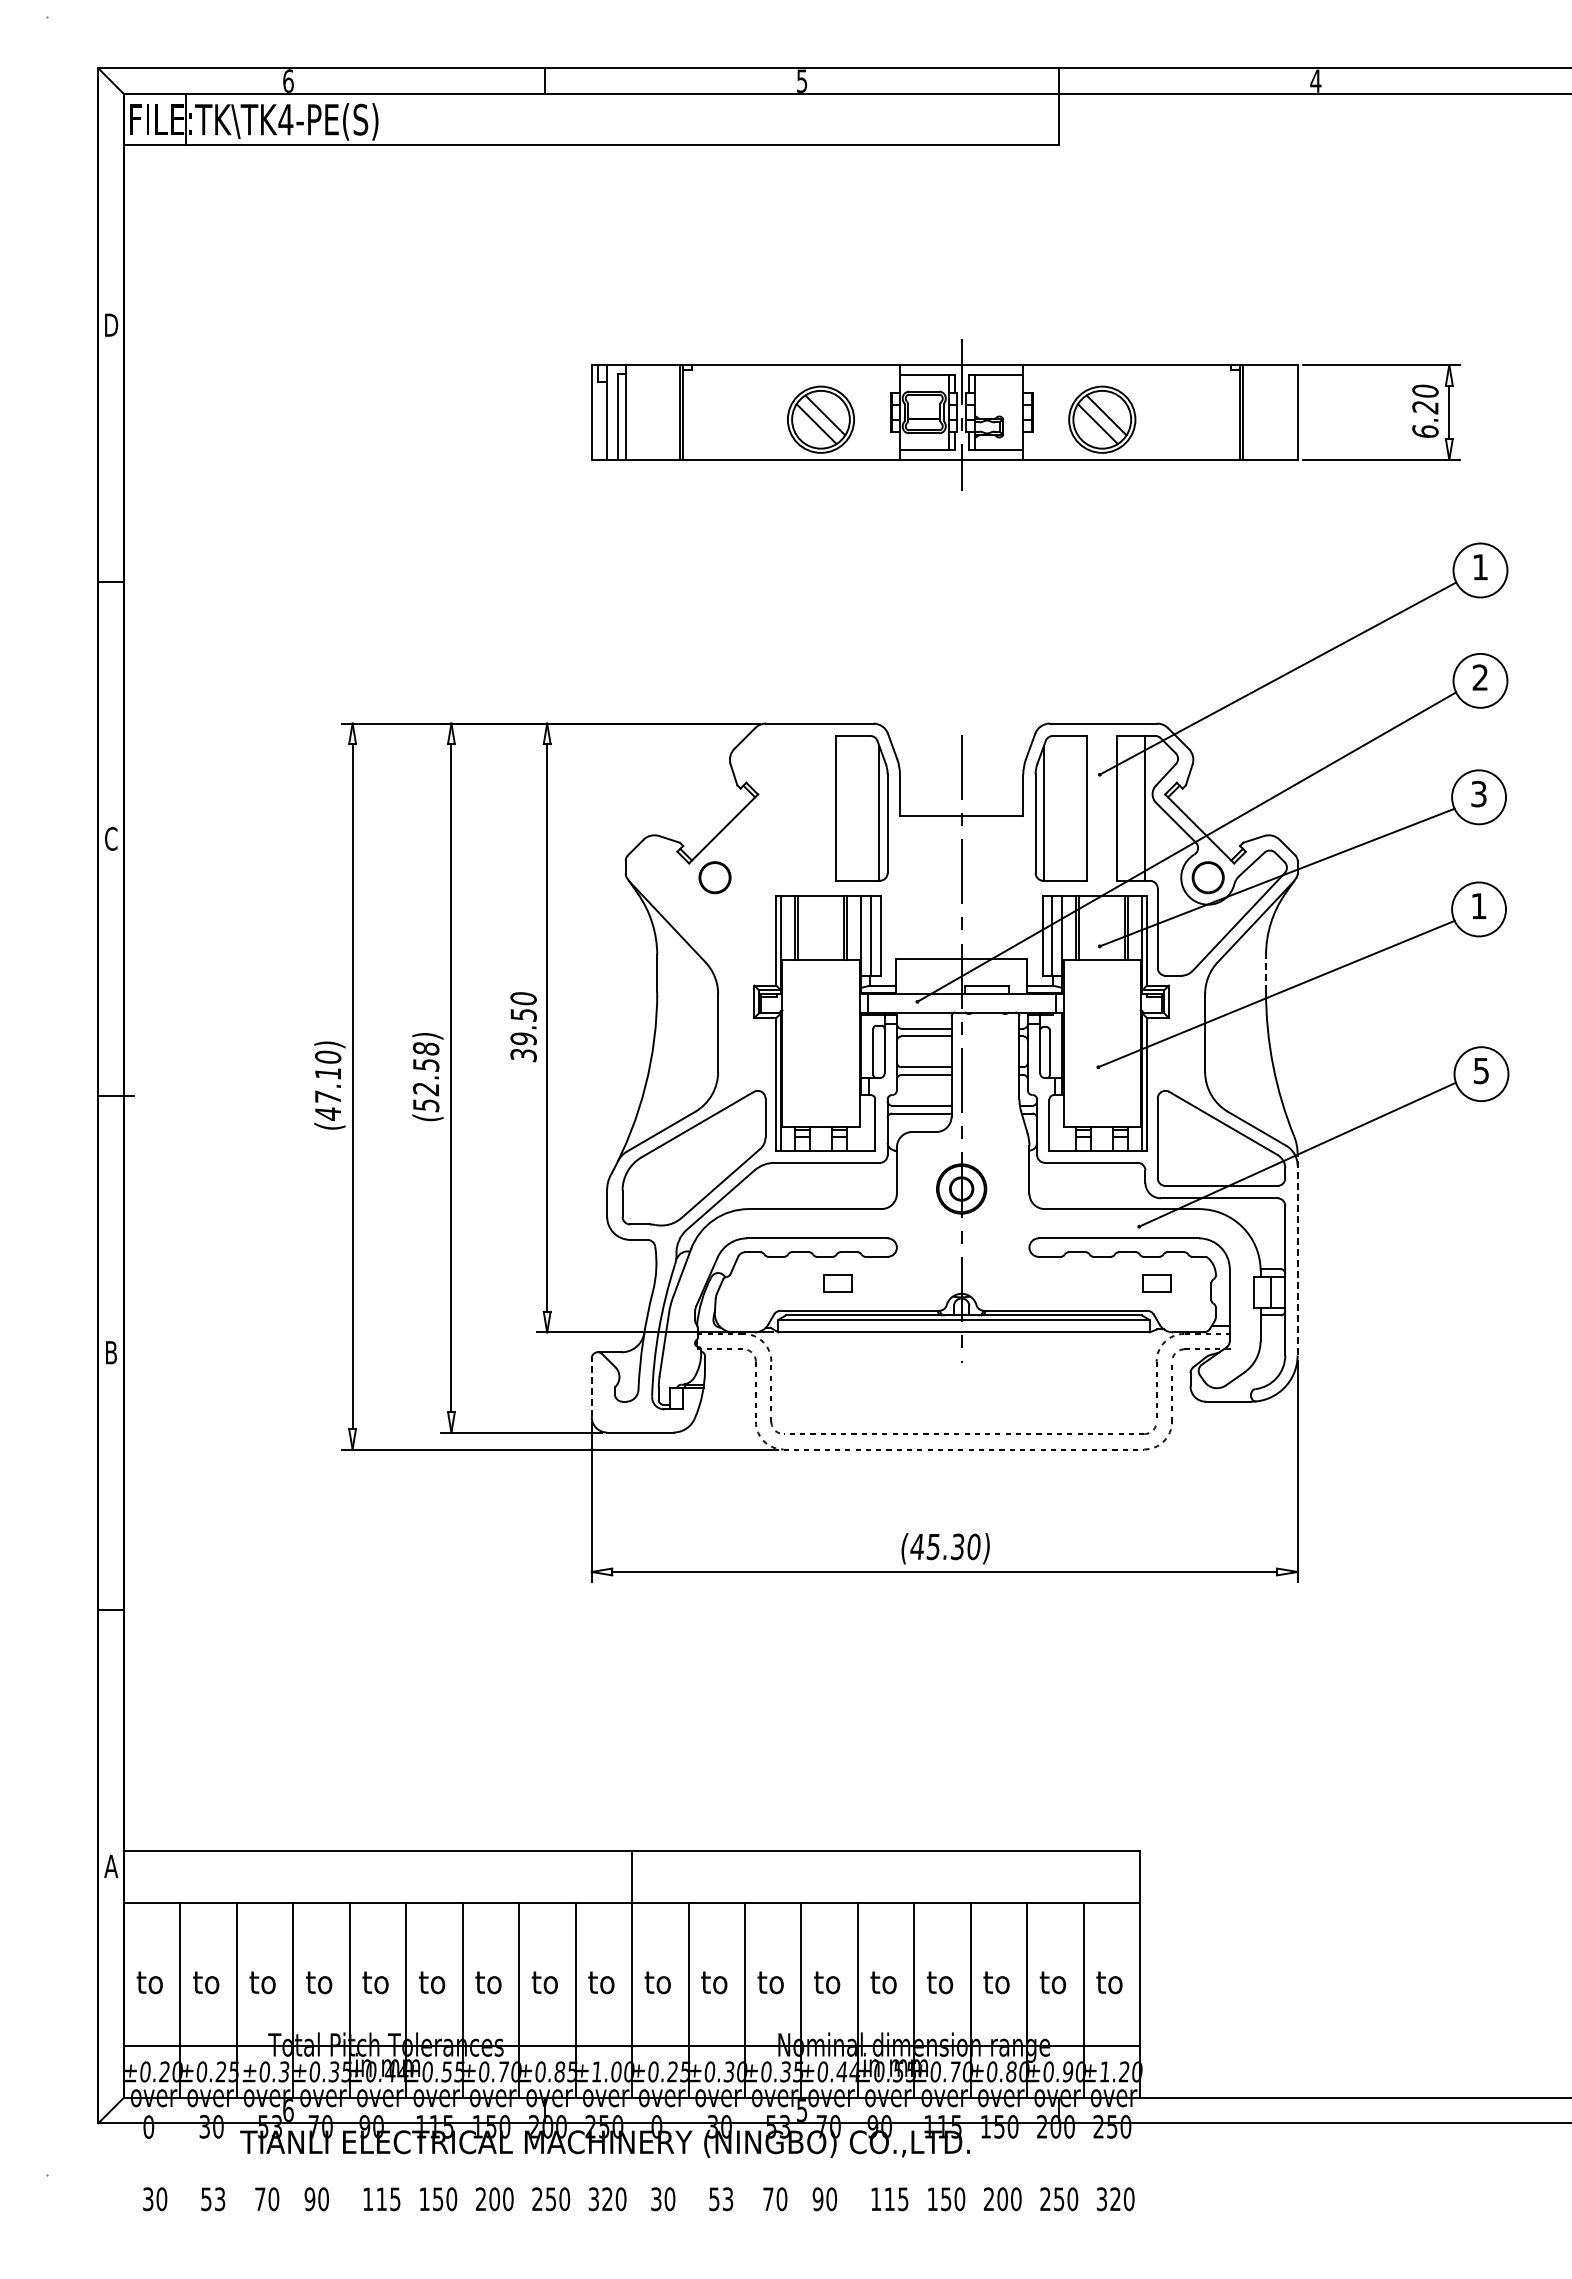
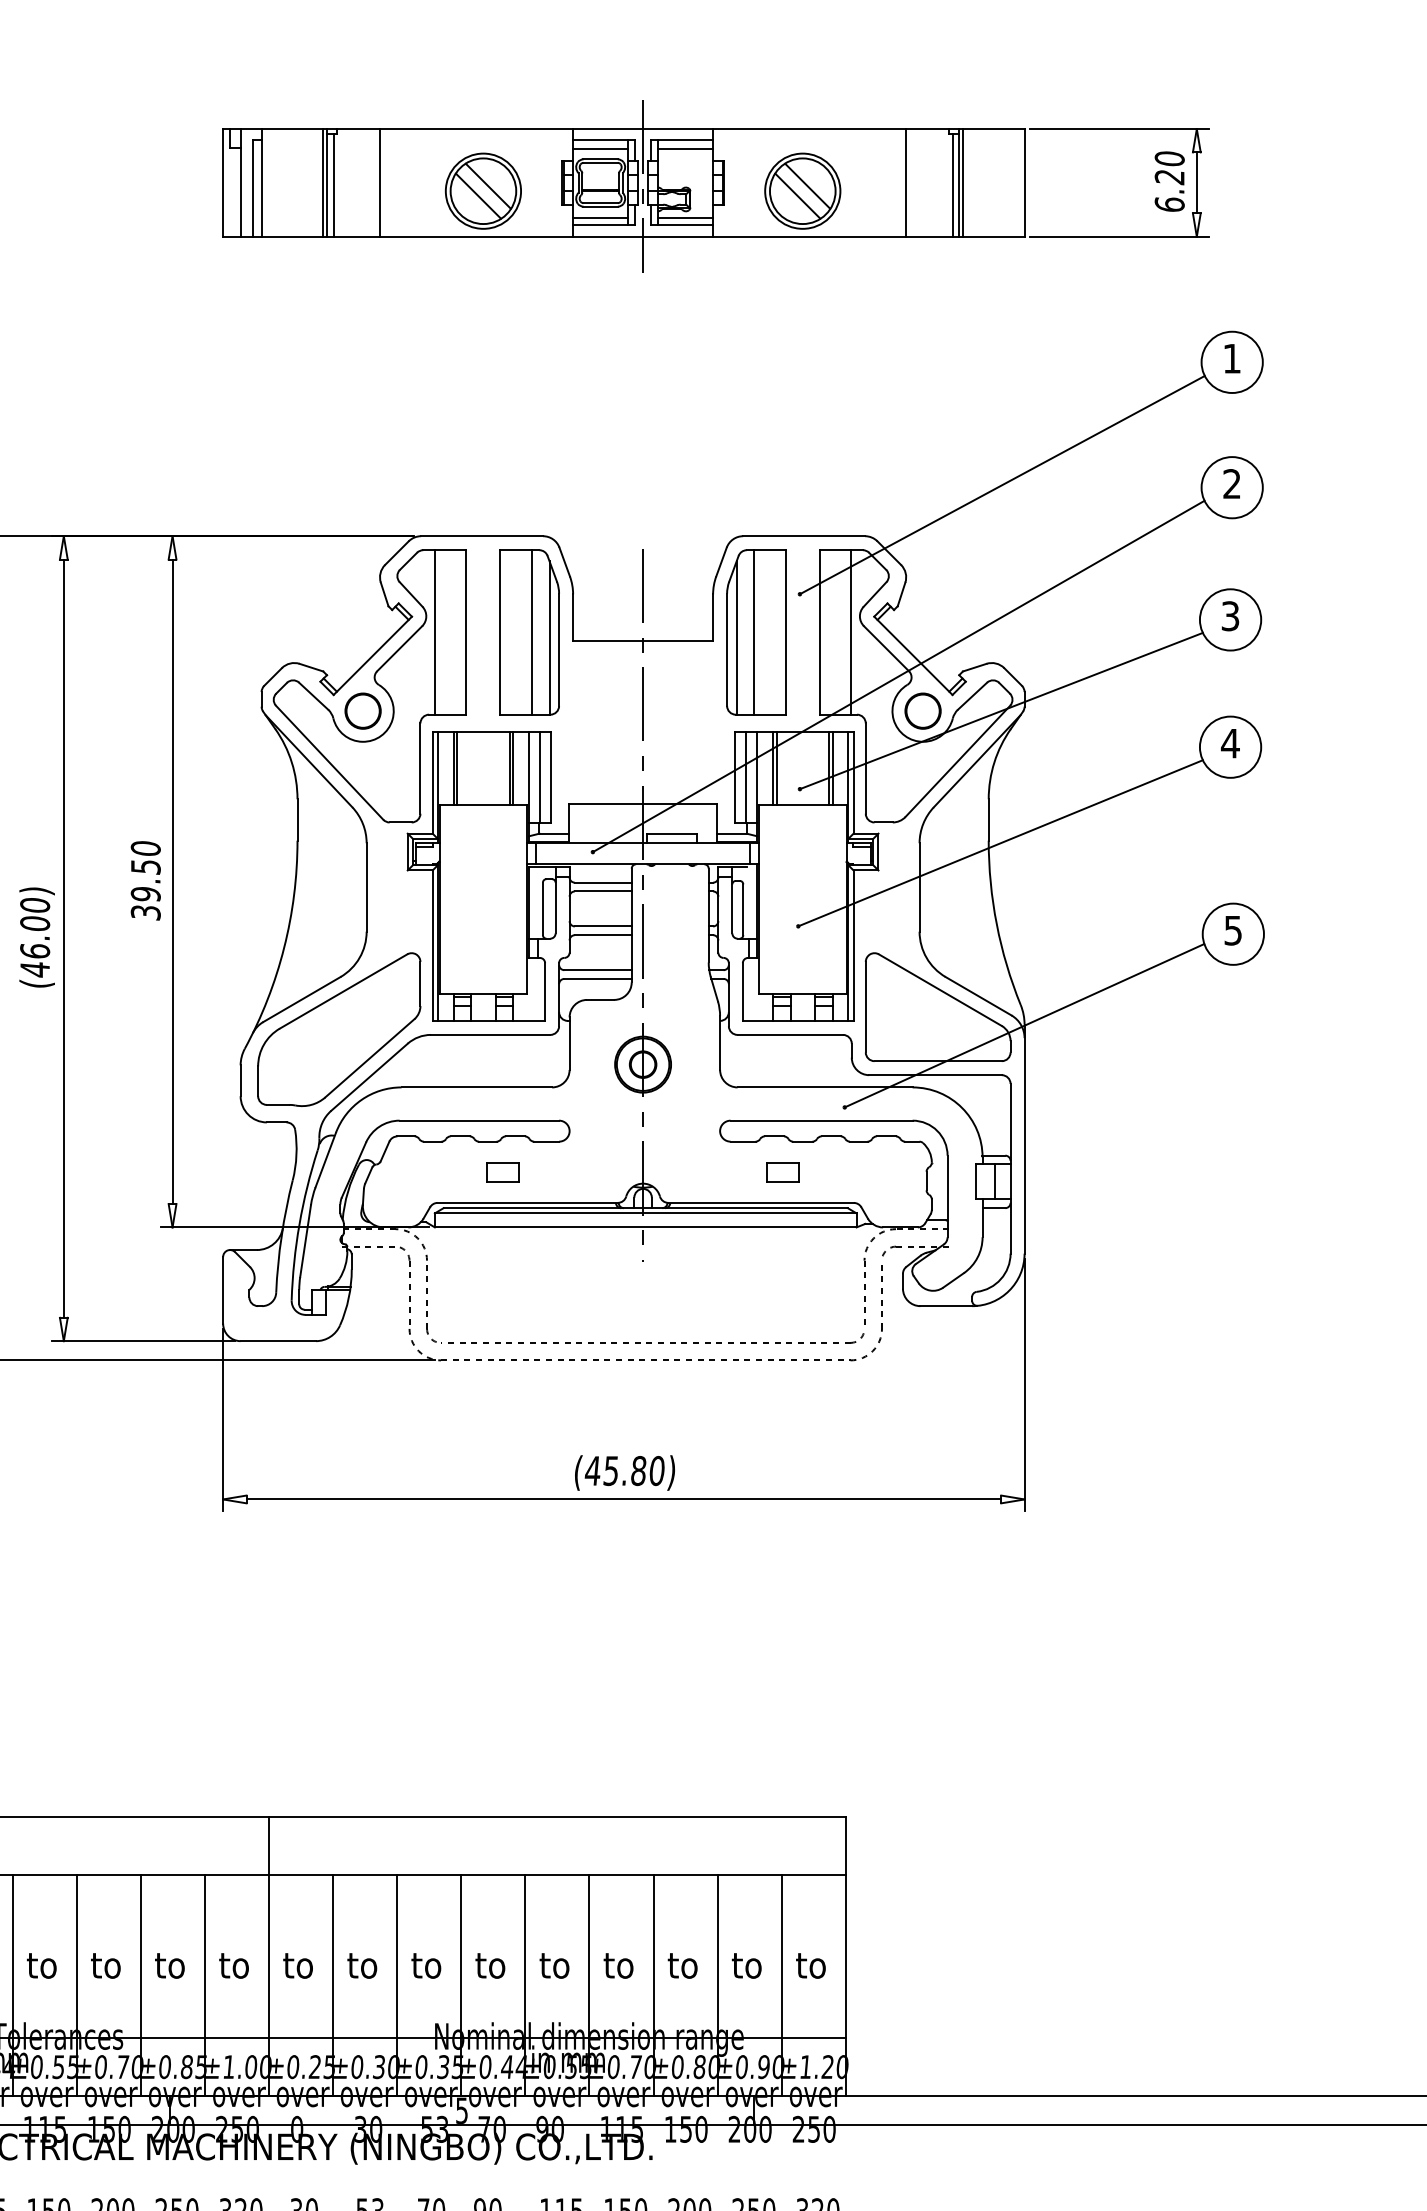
line: (923, 382) -> (599, 148), added
line: (998, 382) -> (684, 148), added
line: (729, 412) -> (379, 182), added
line: (1193, 412) -> (906, 182), added
line: (689, 414) -> (334, 185), added
line: (1234, 414) -> (952, 185), added
line: (923, 443) -> (599, 218), added
line: (998, 443) -> (684, 218), added
line: (863, 807) -> (531, 631), added
line: (1059, 807) -> (754, 631), added
part: (720, 855) -> (369, 685), added
text: (1478, 905) -> (1229, 742), 1 -> 4
line: (1266, 973) -> (989, 819), dashed -> solid
text: (425, 1077) -> (34, 938), (52.58) -> (46.00)
line: (1297, 1254) -> (1024, 1138), dashed -> solid
part: (1156, 1283) -> (782, 1171), moved
line: (591, 1387) -> (222, 1290), dashed -> solid
text: (957, 1546) -> (638, 1470), (45.30) -> (45.80)

